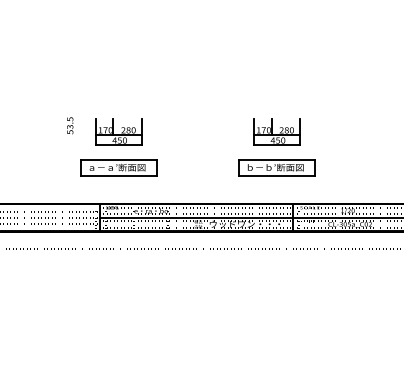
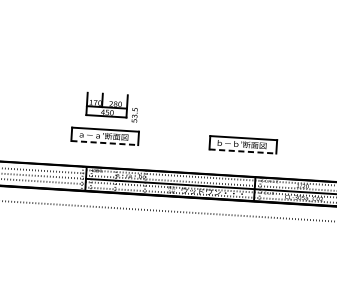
text: (70, 125) -> (135, 115), moved
part: (276, 131) -> (244, 113), removed
line: (119, 175) -> (105, 143), solid -> dashed
line: (277, 175) -> (243, 151), solid -> dashed

